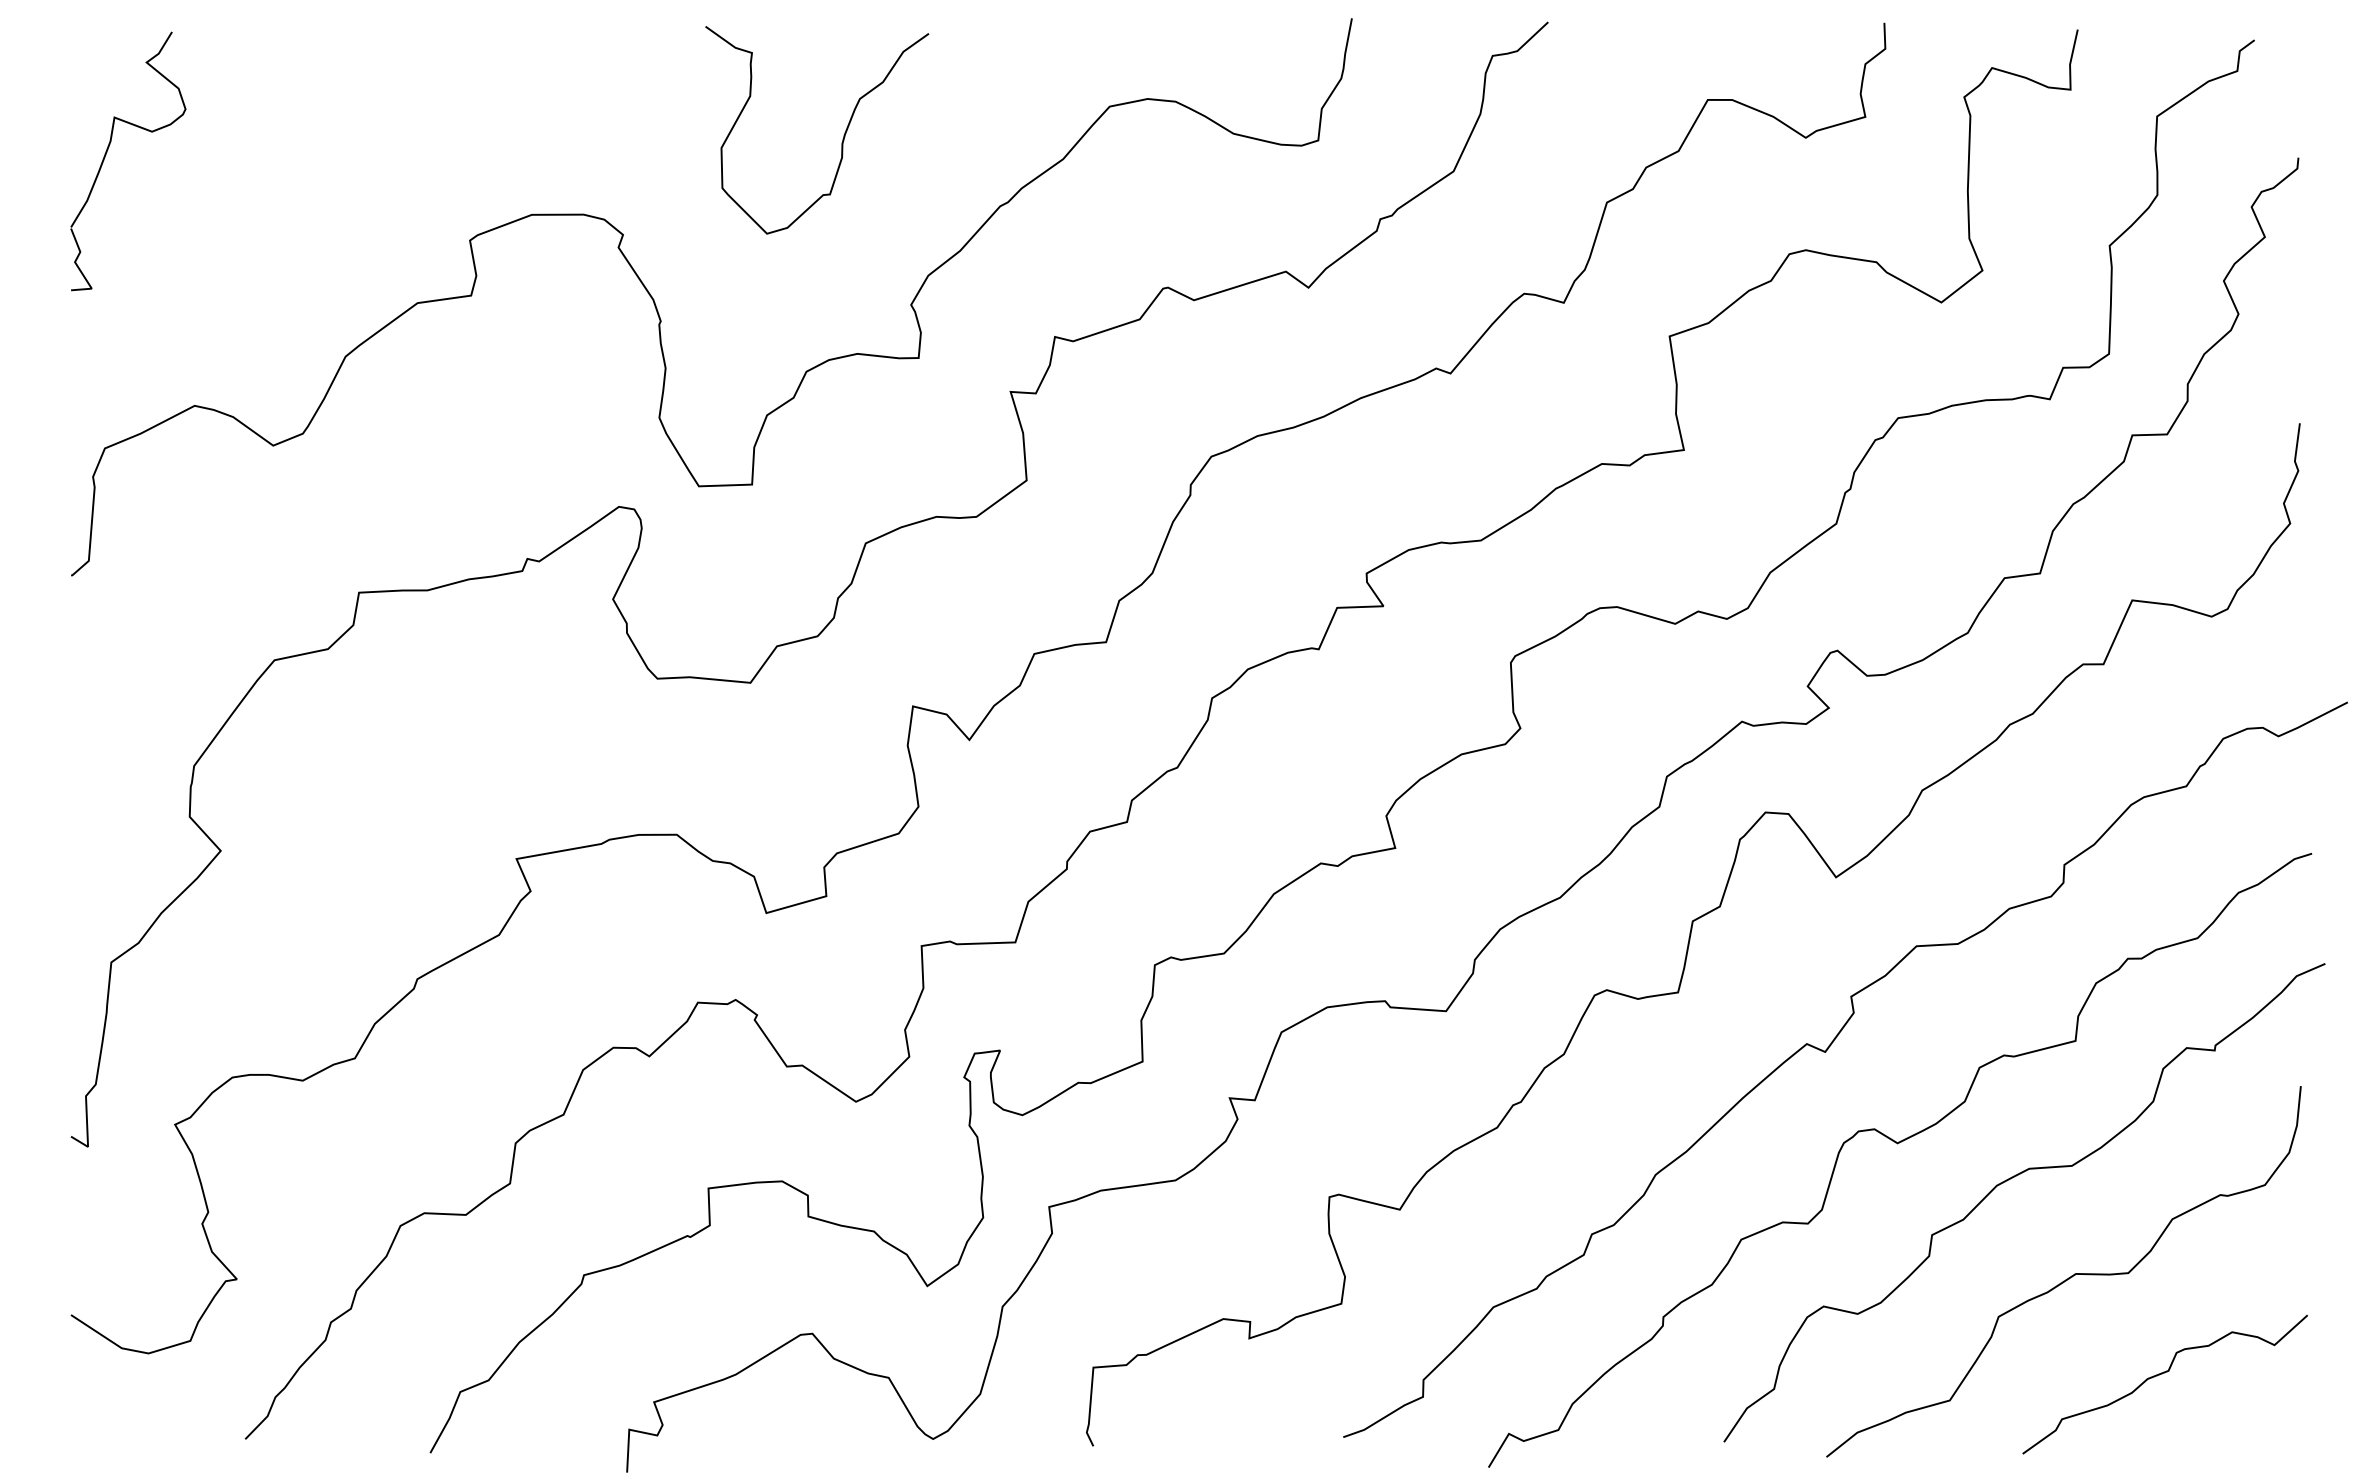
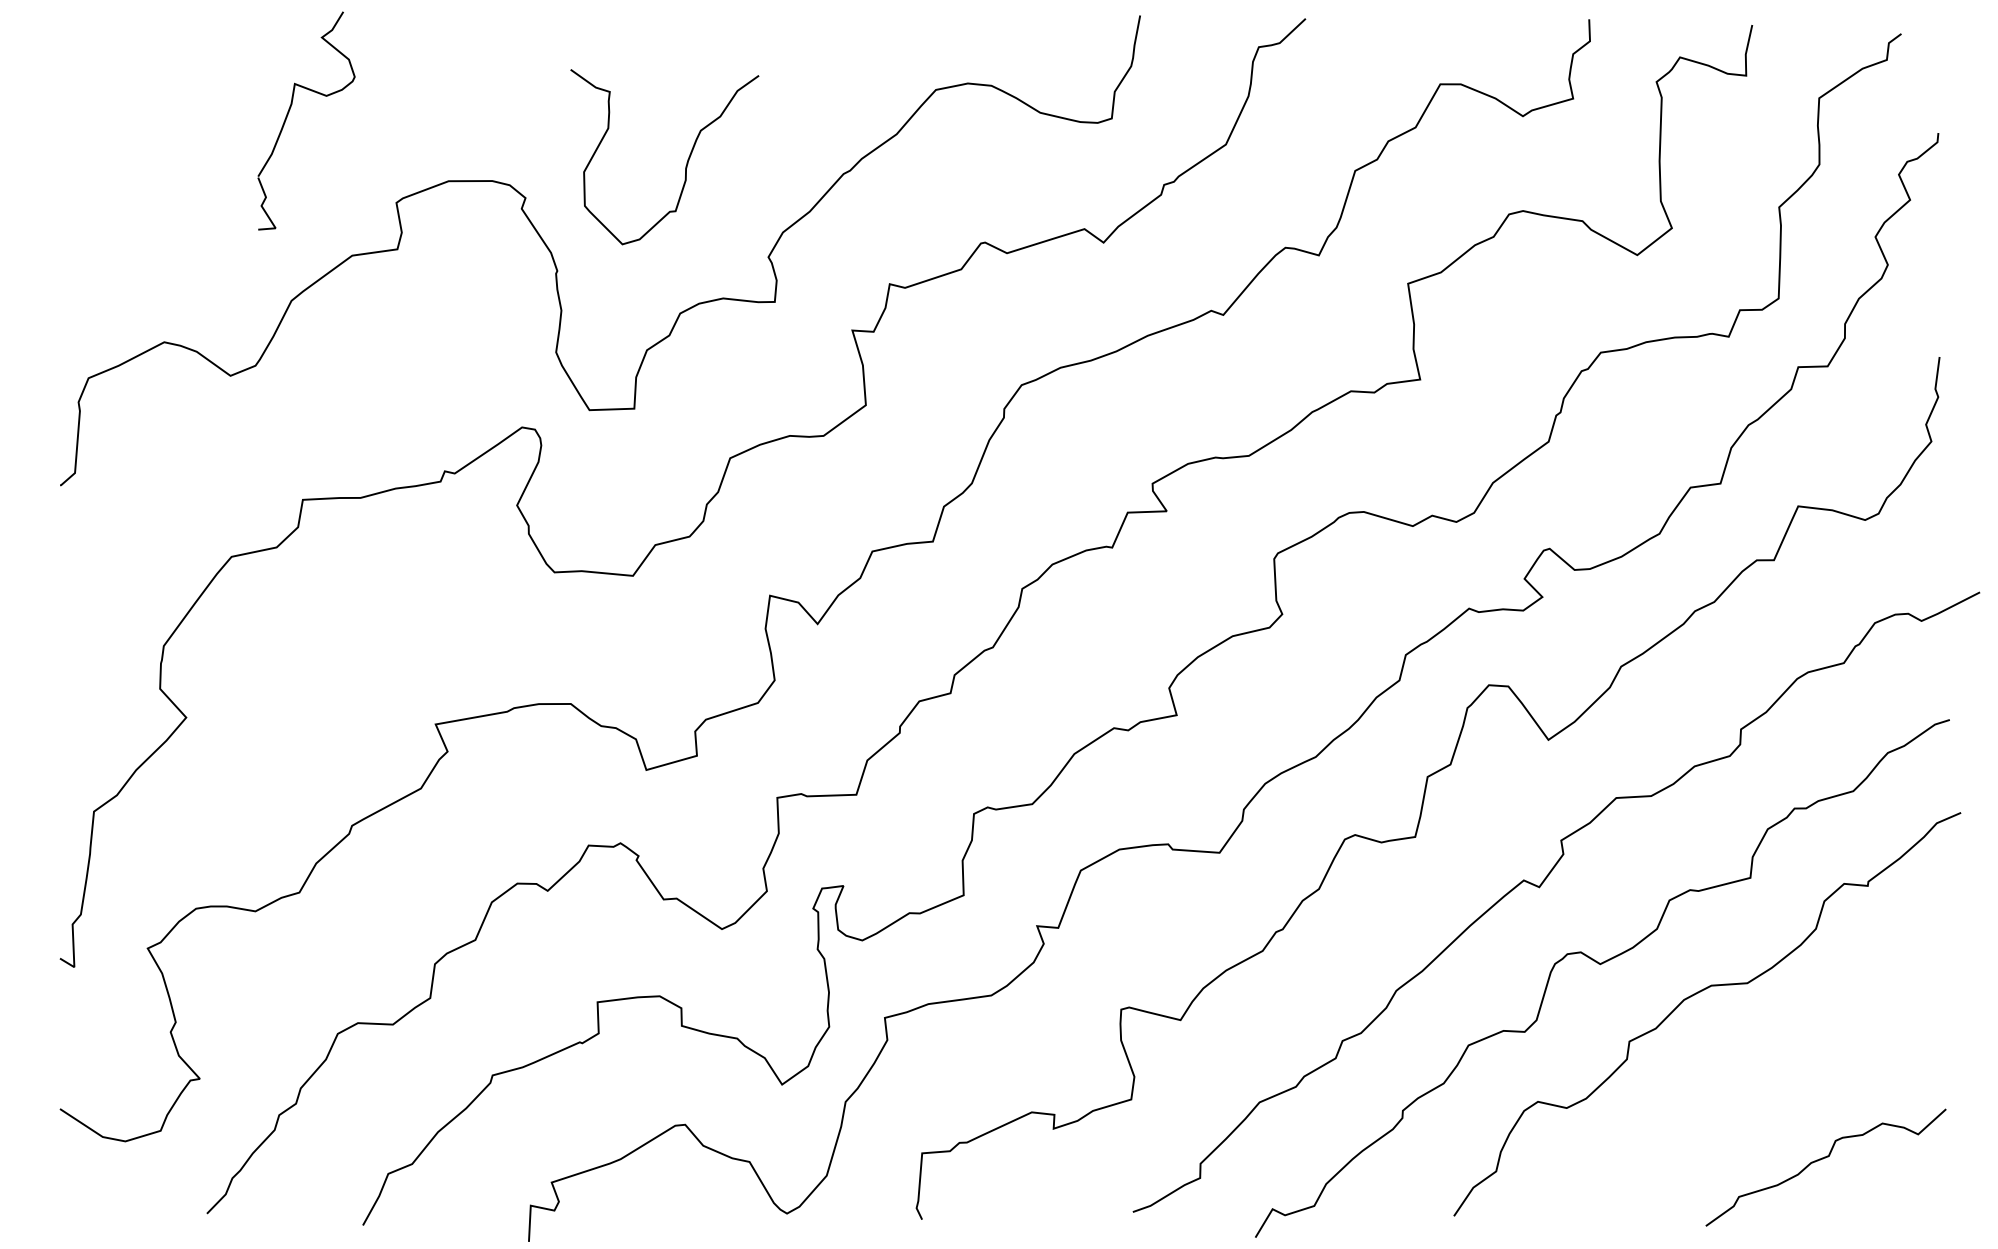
curve: (843, 135) -> (686, 161), moved
part: (106, 155) -> (288, 115), moved
curve: (2068, 1277) -> (1744, 1077), removed

